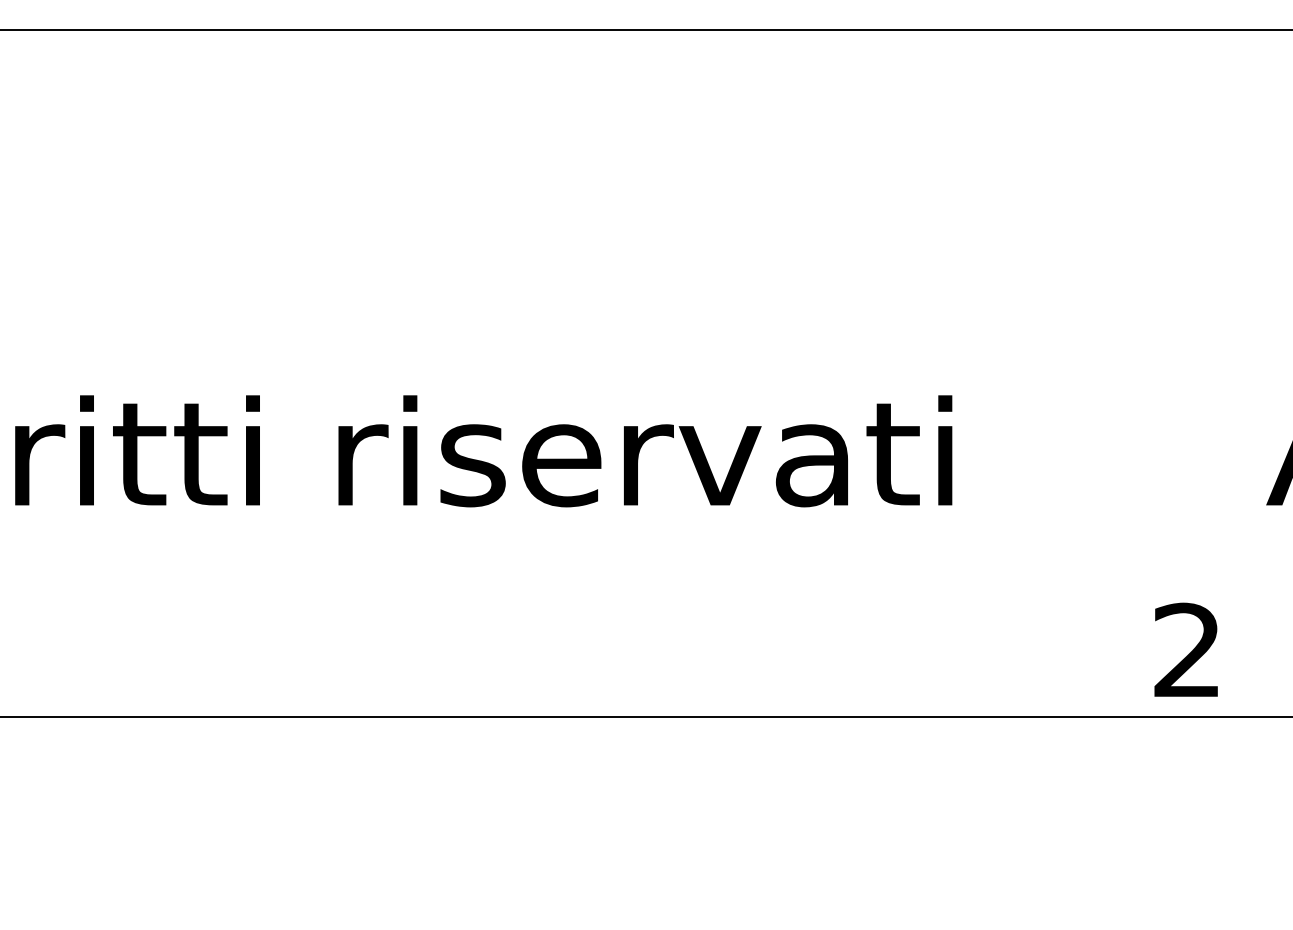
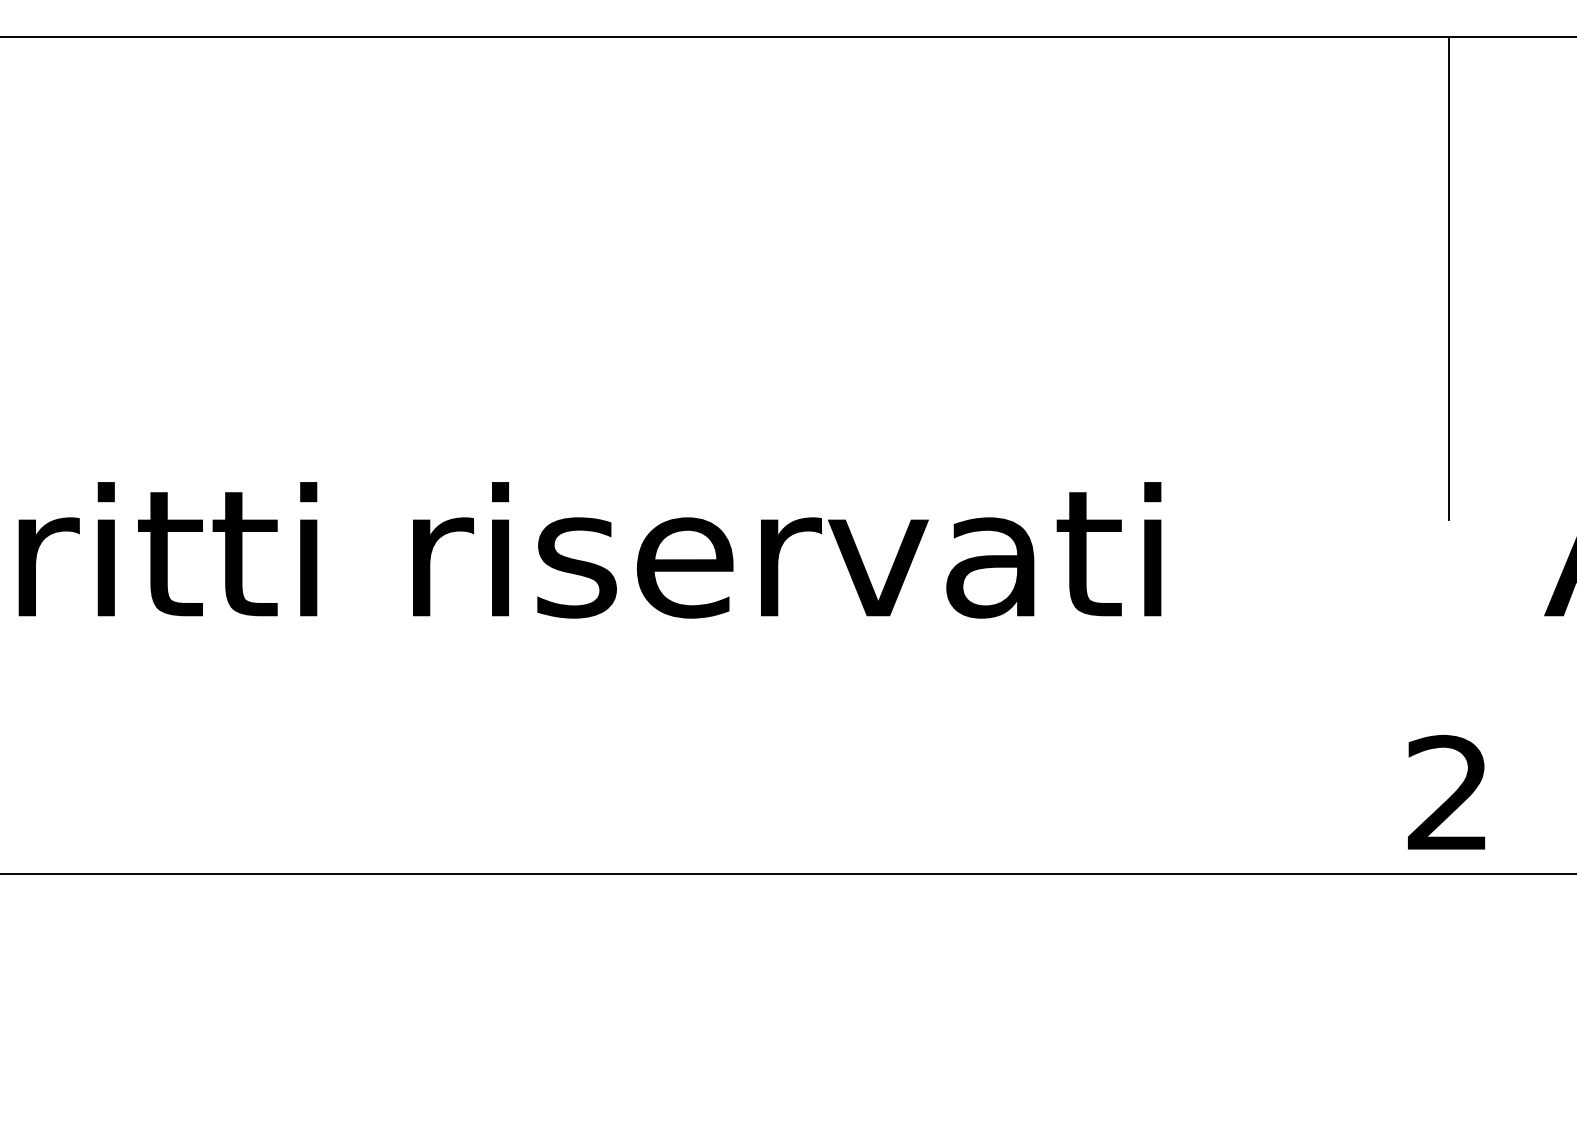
line: (1187, 228) -> (1448, 278), added

